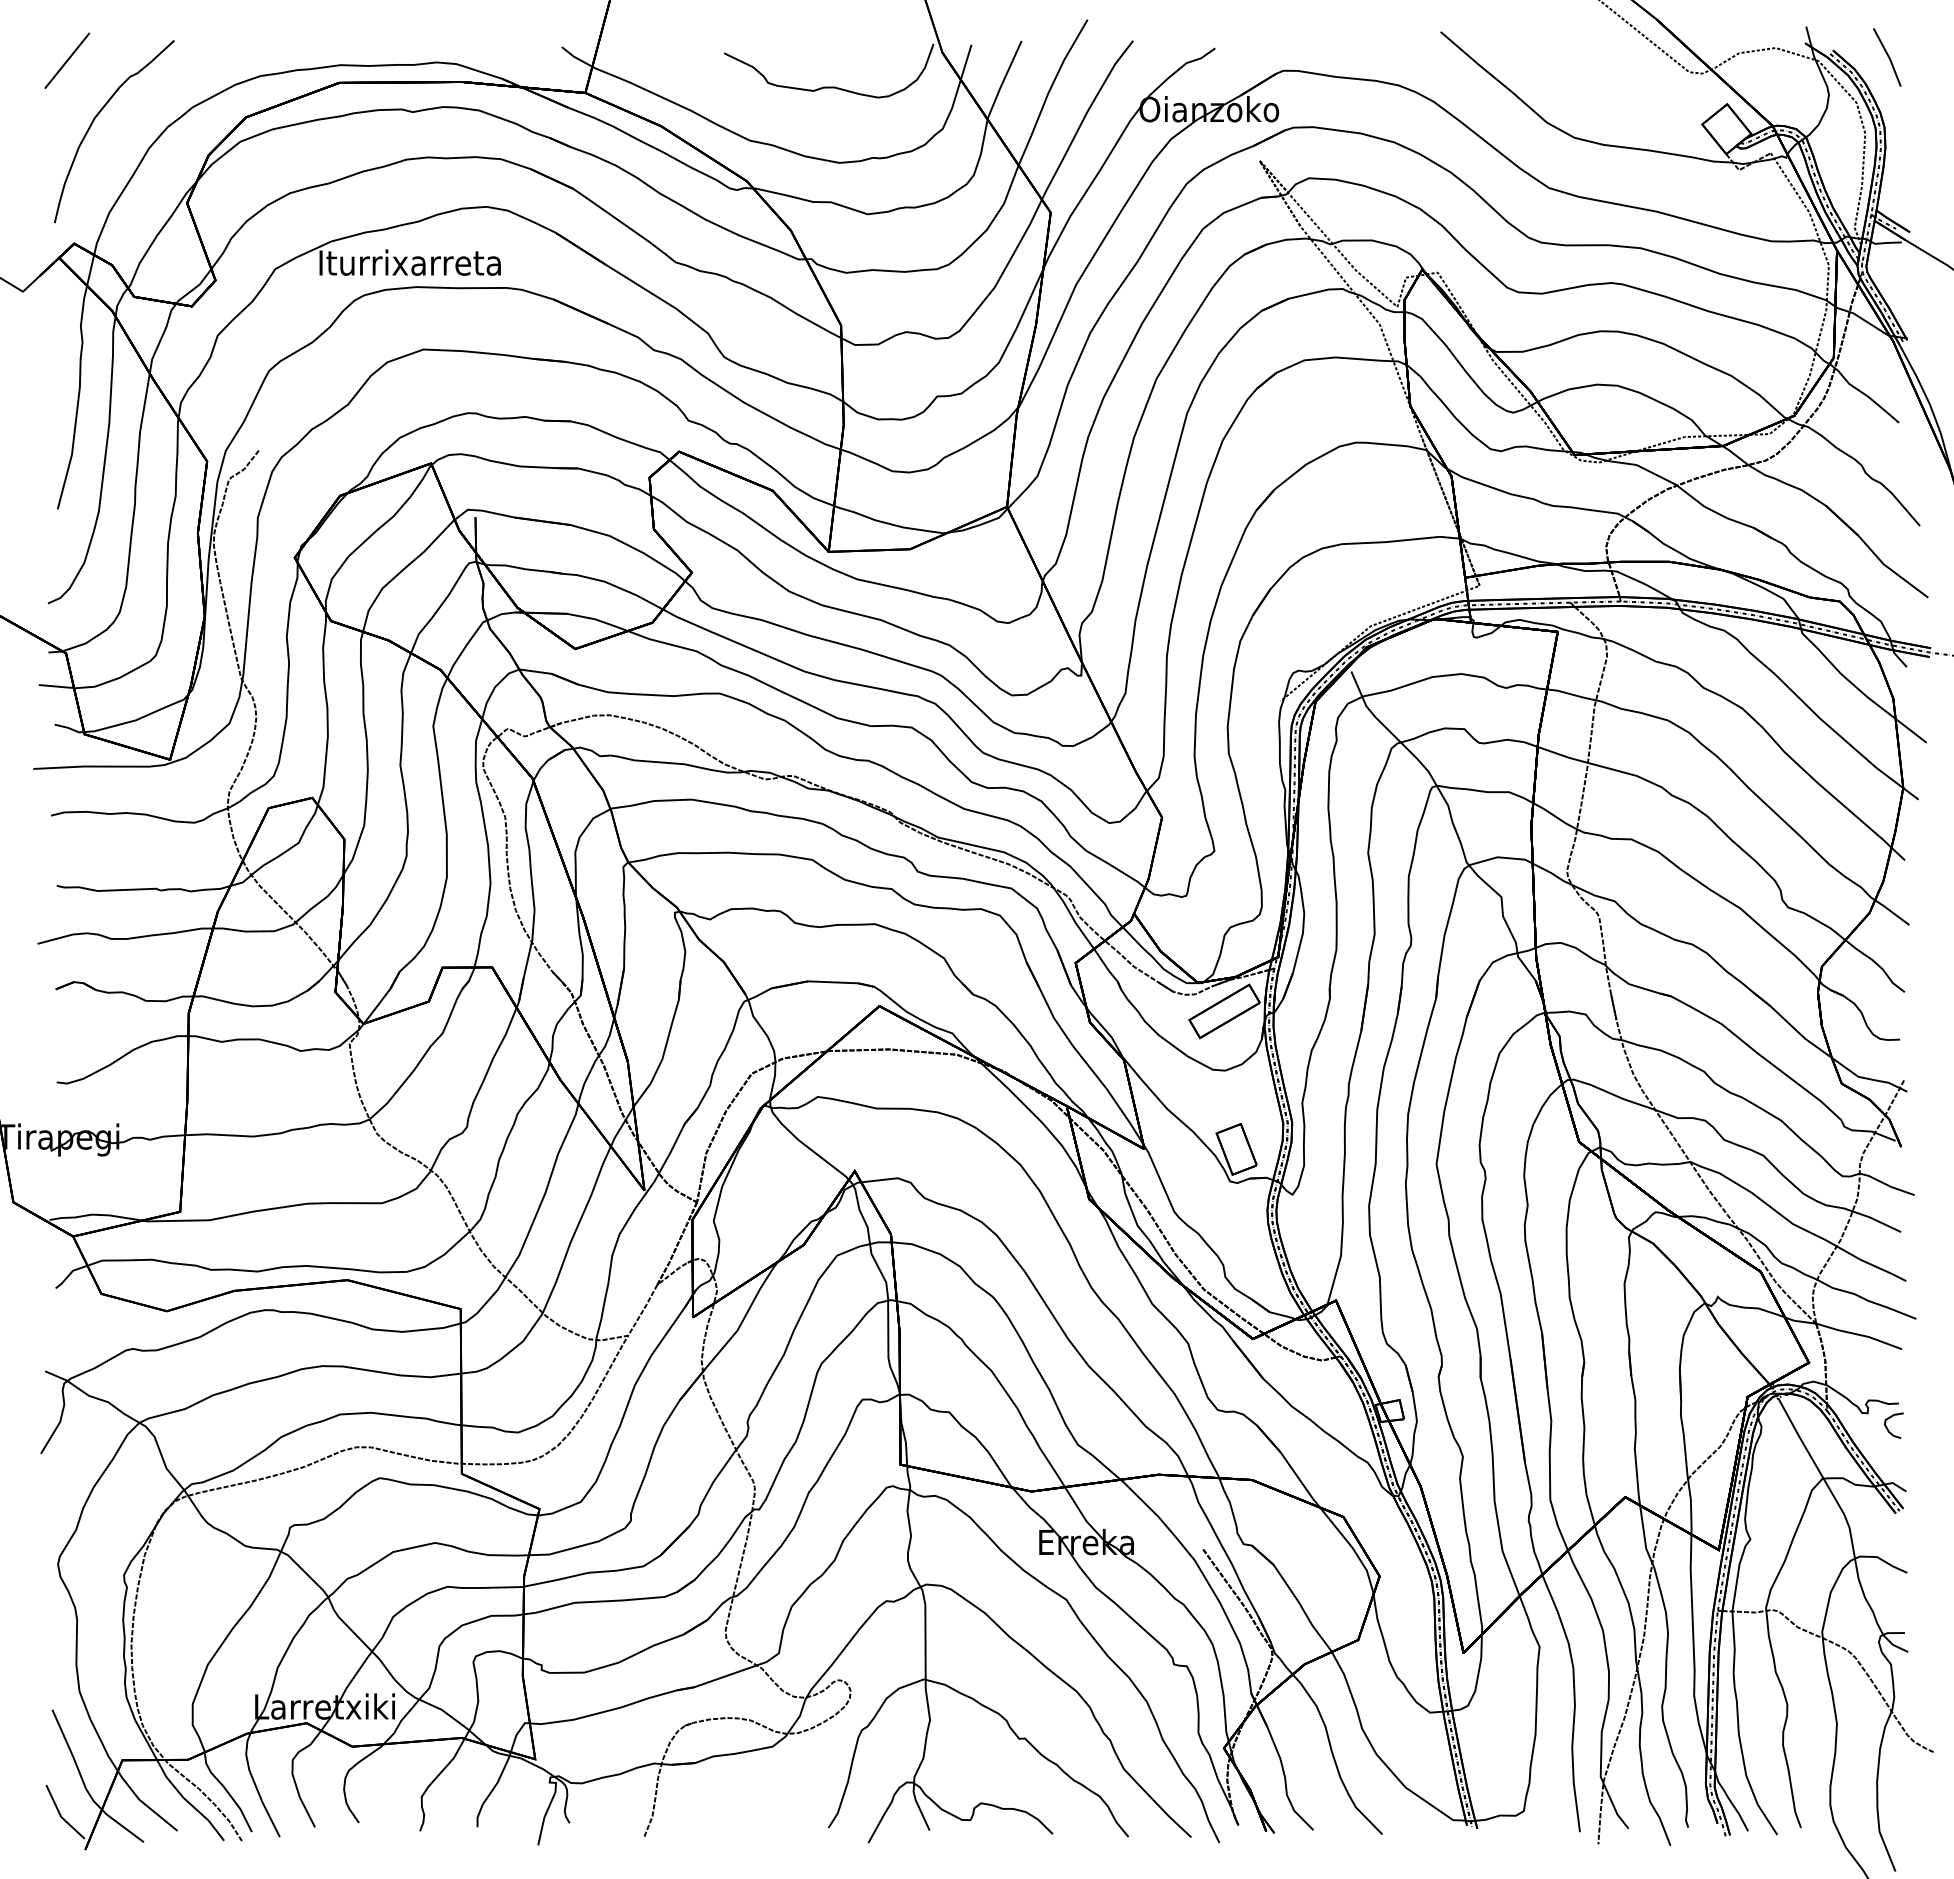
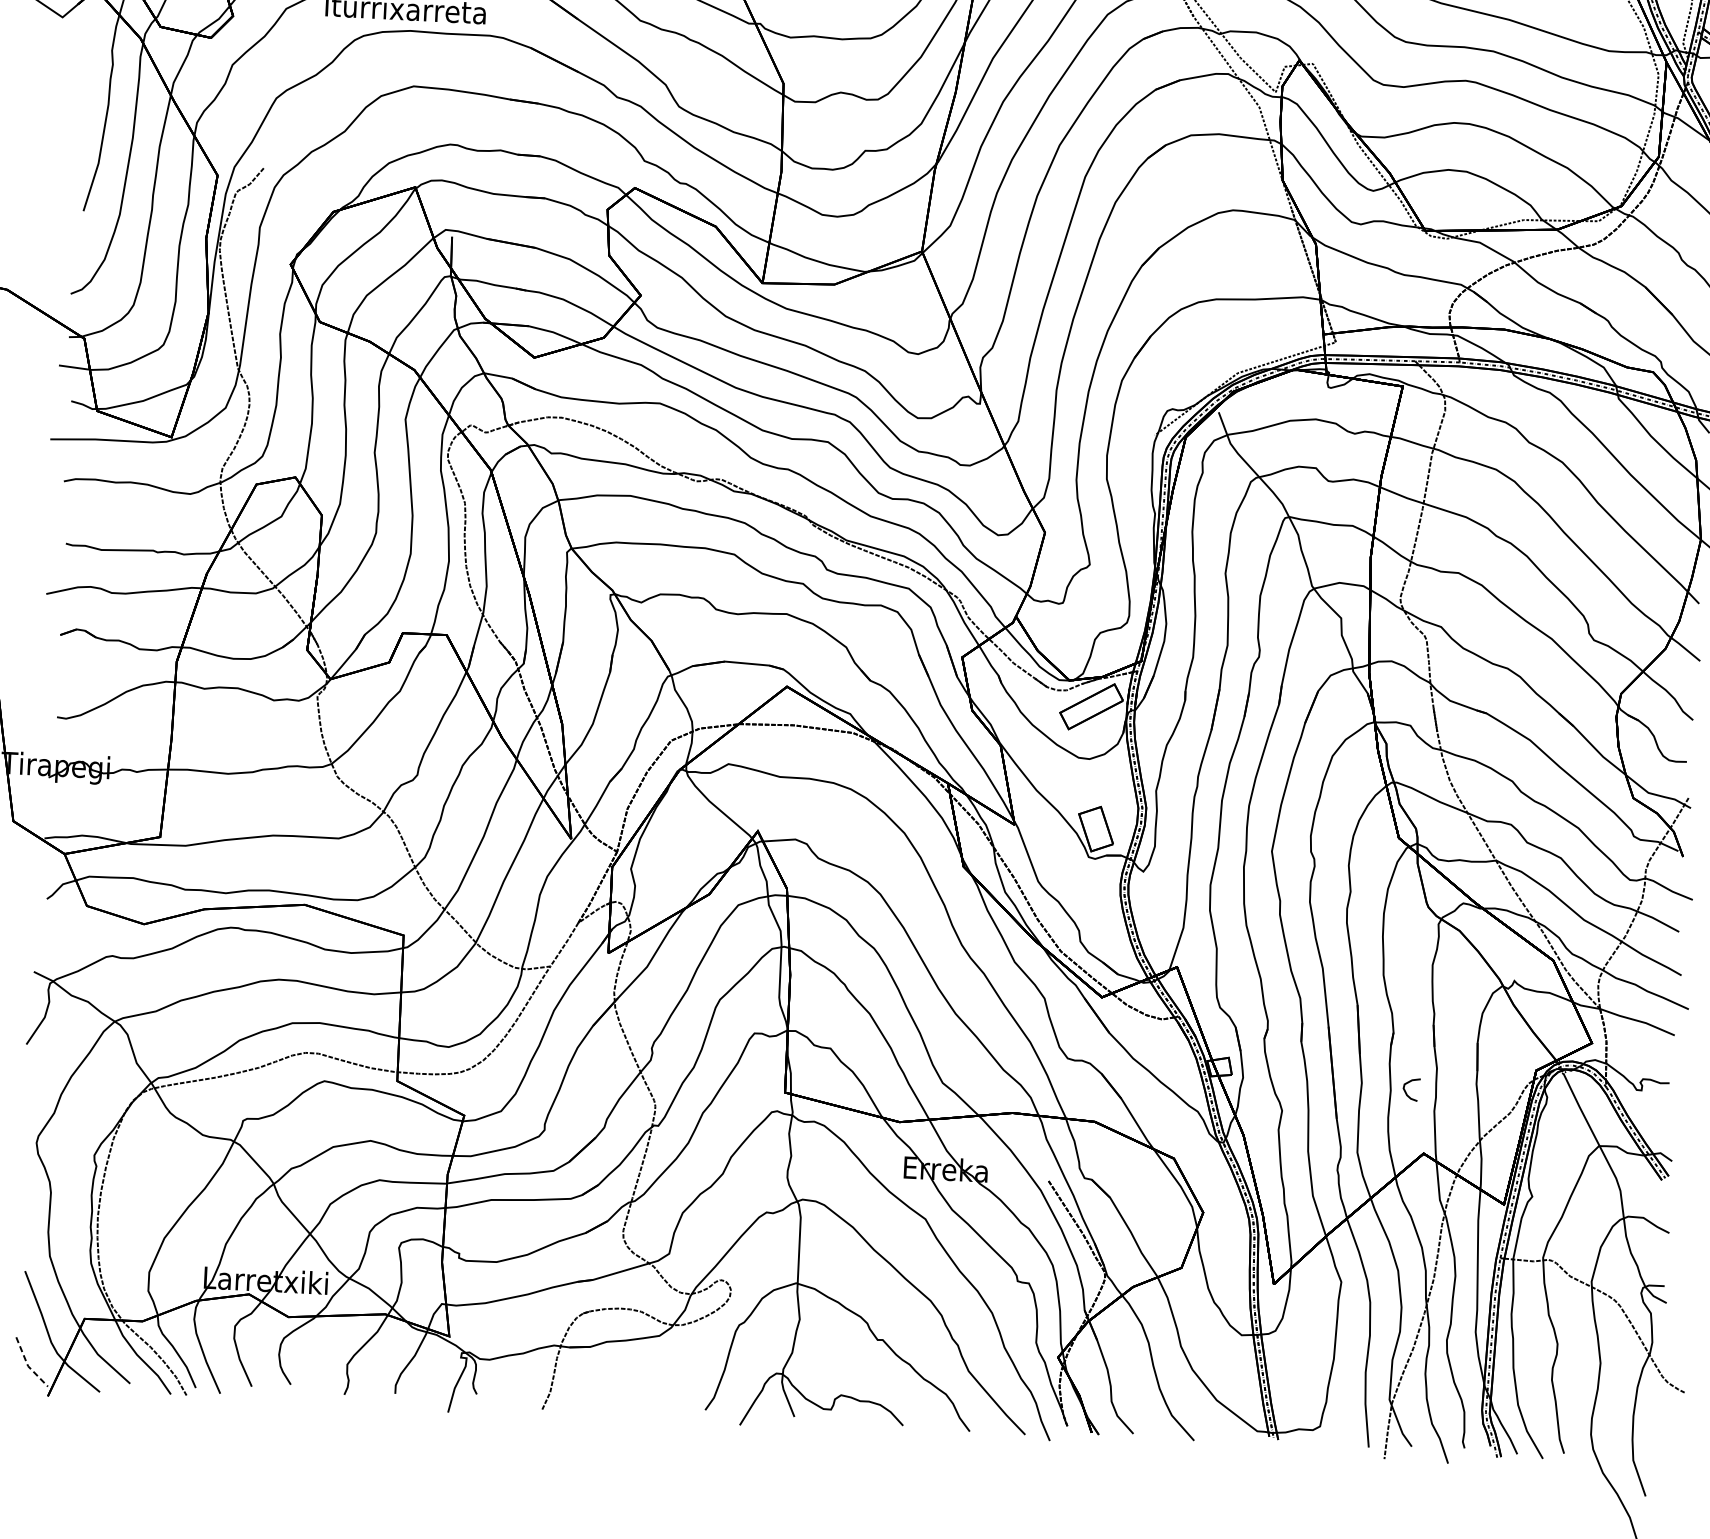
curve: (1888, 1428) -> (1406, 1092), moved
line: (60, 1816) -> (27, 1365), solid -> dashed

